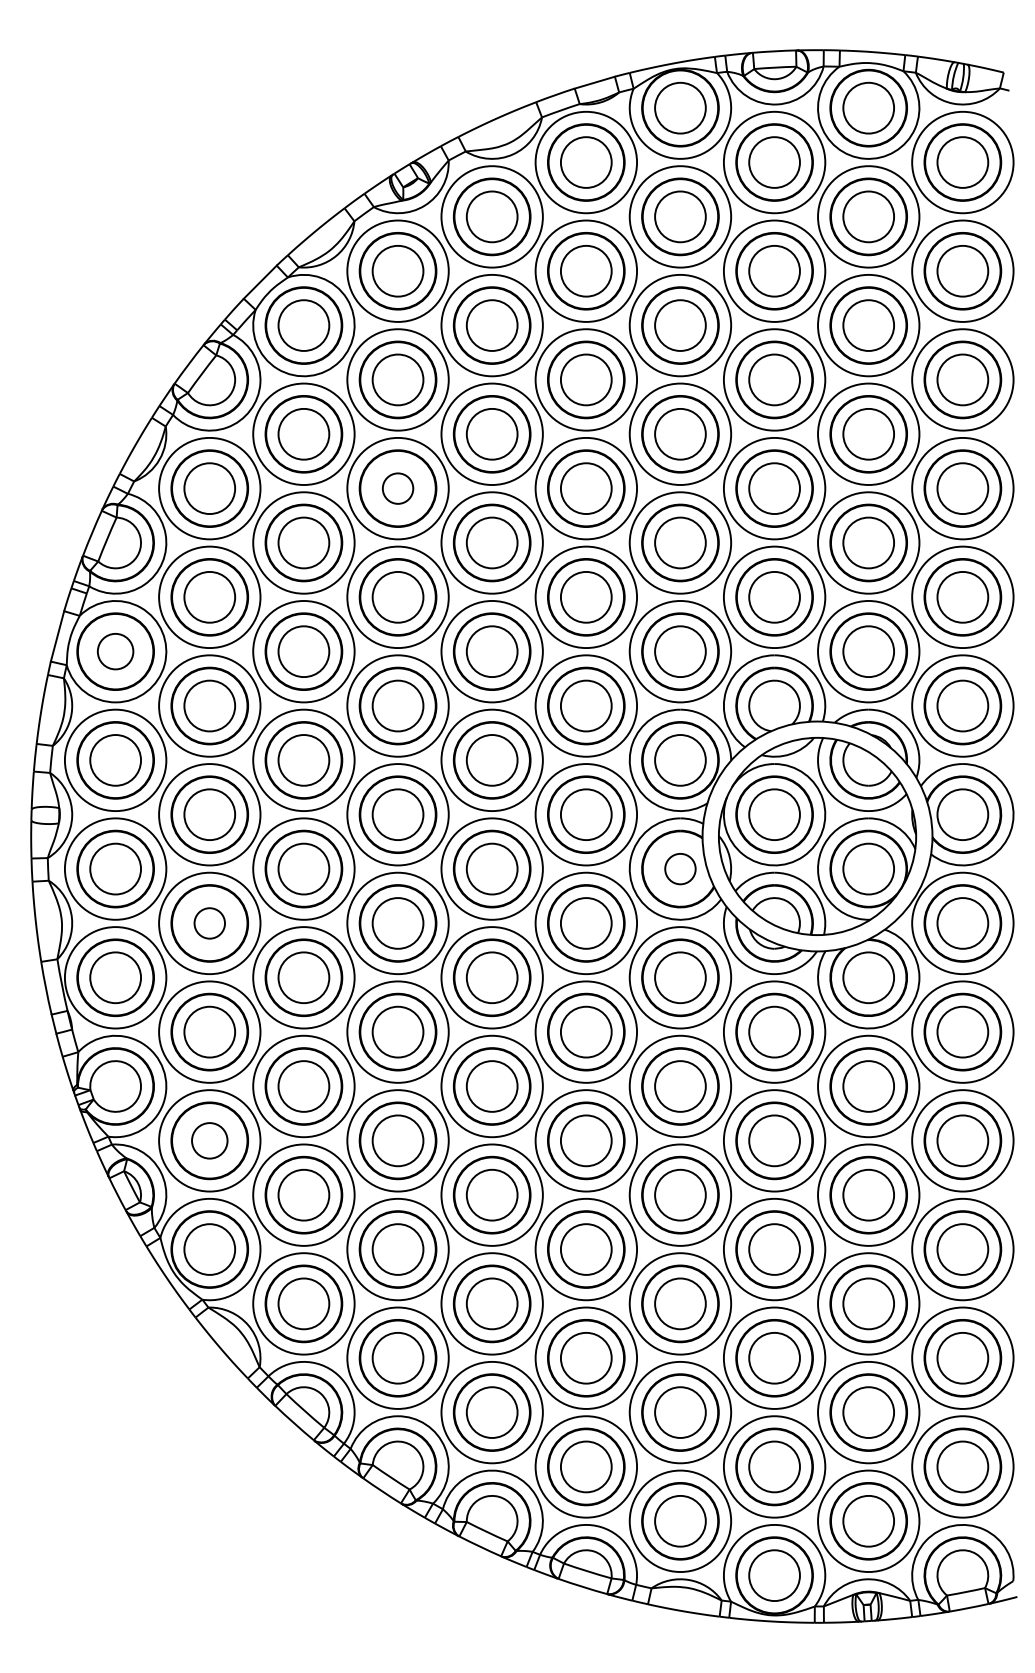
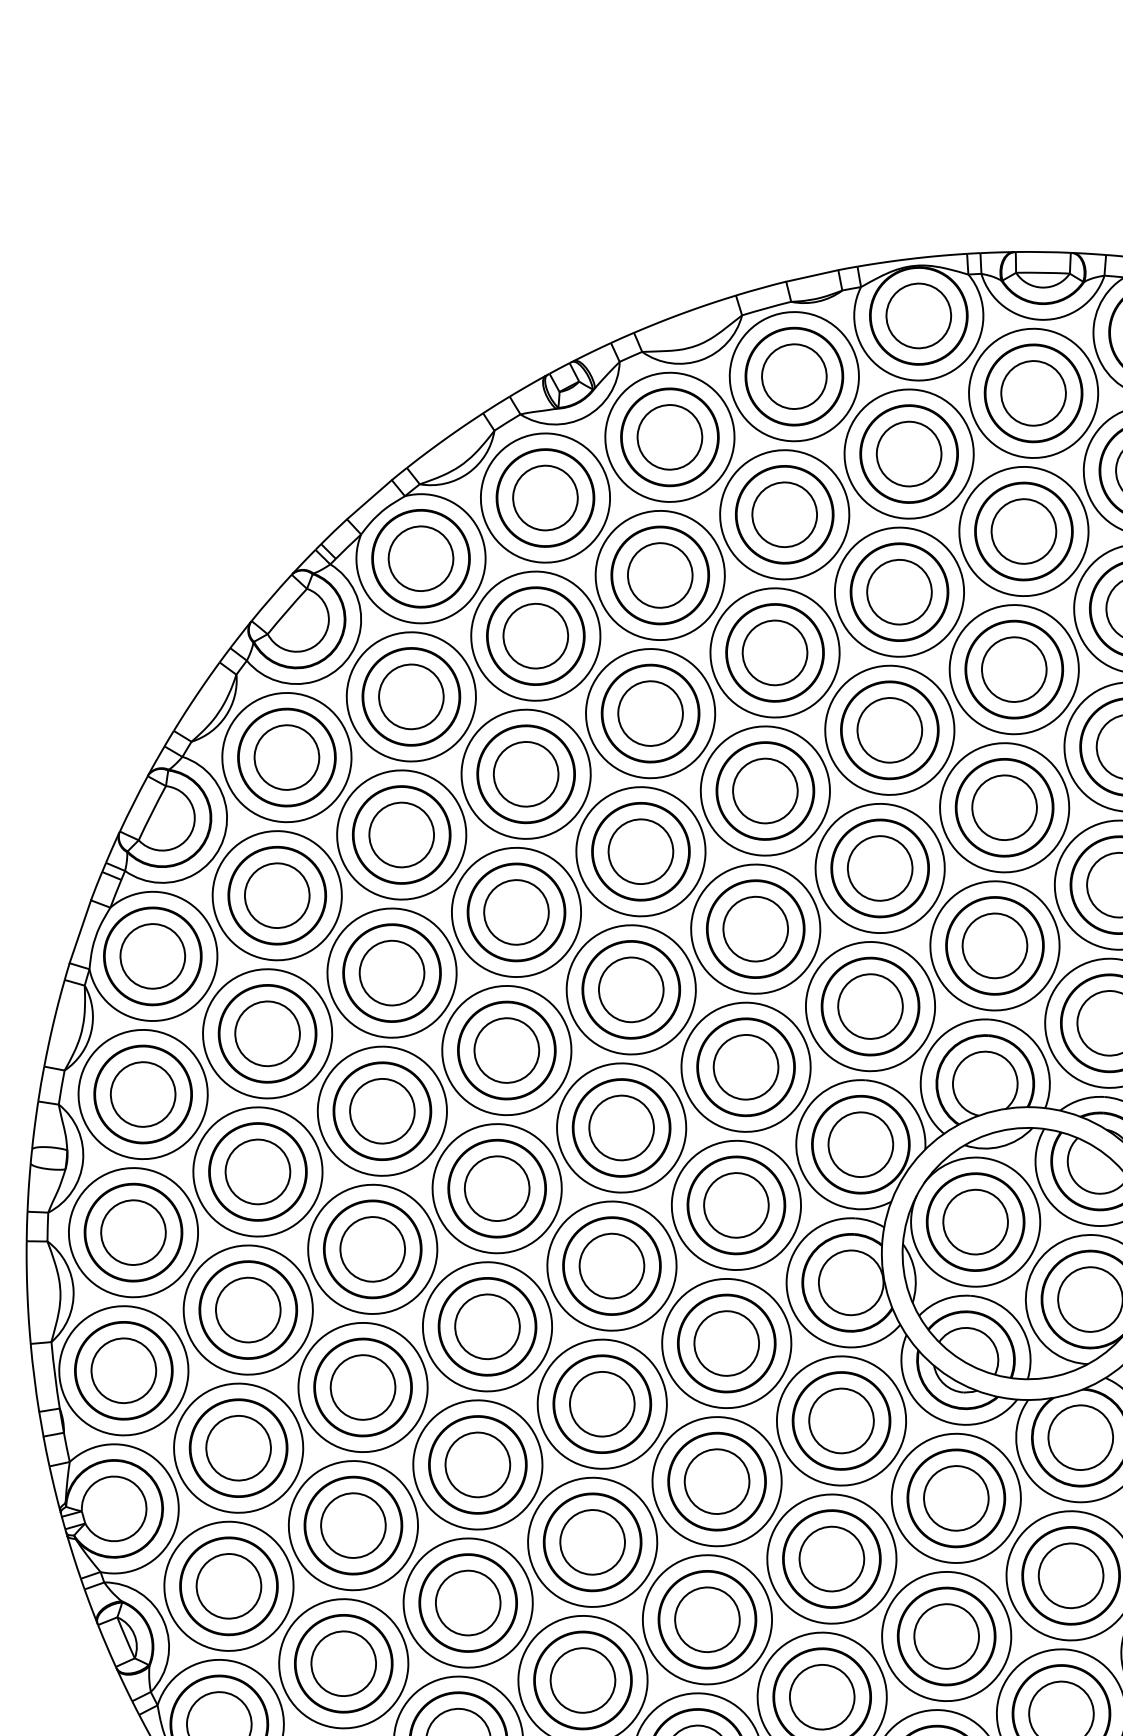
circle: (397, 488) -> (525, 774), size x1.67
circle: (115, 651) -> (152, 956), size x1.43
circle: (680, 868) -> (851, 1282), size x1.67
circle: (209, 923) -> (247, 1310), size x1.67
circle: (209, 1140) -> (228, 1585), size x1.43

